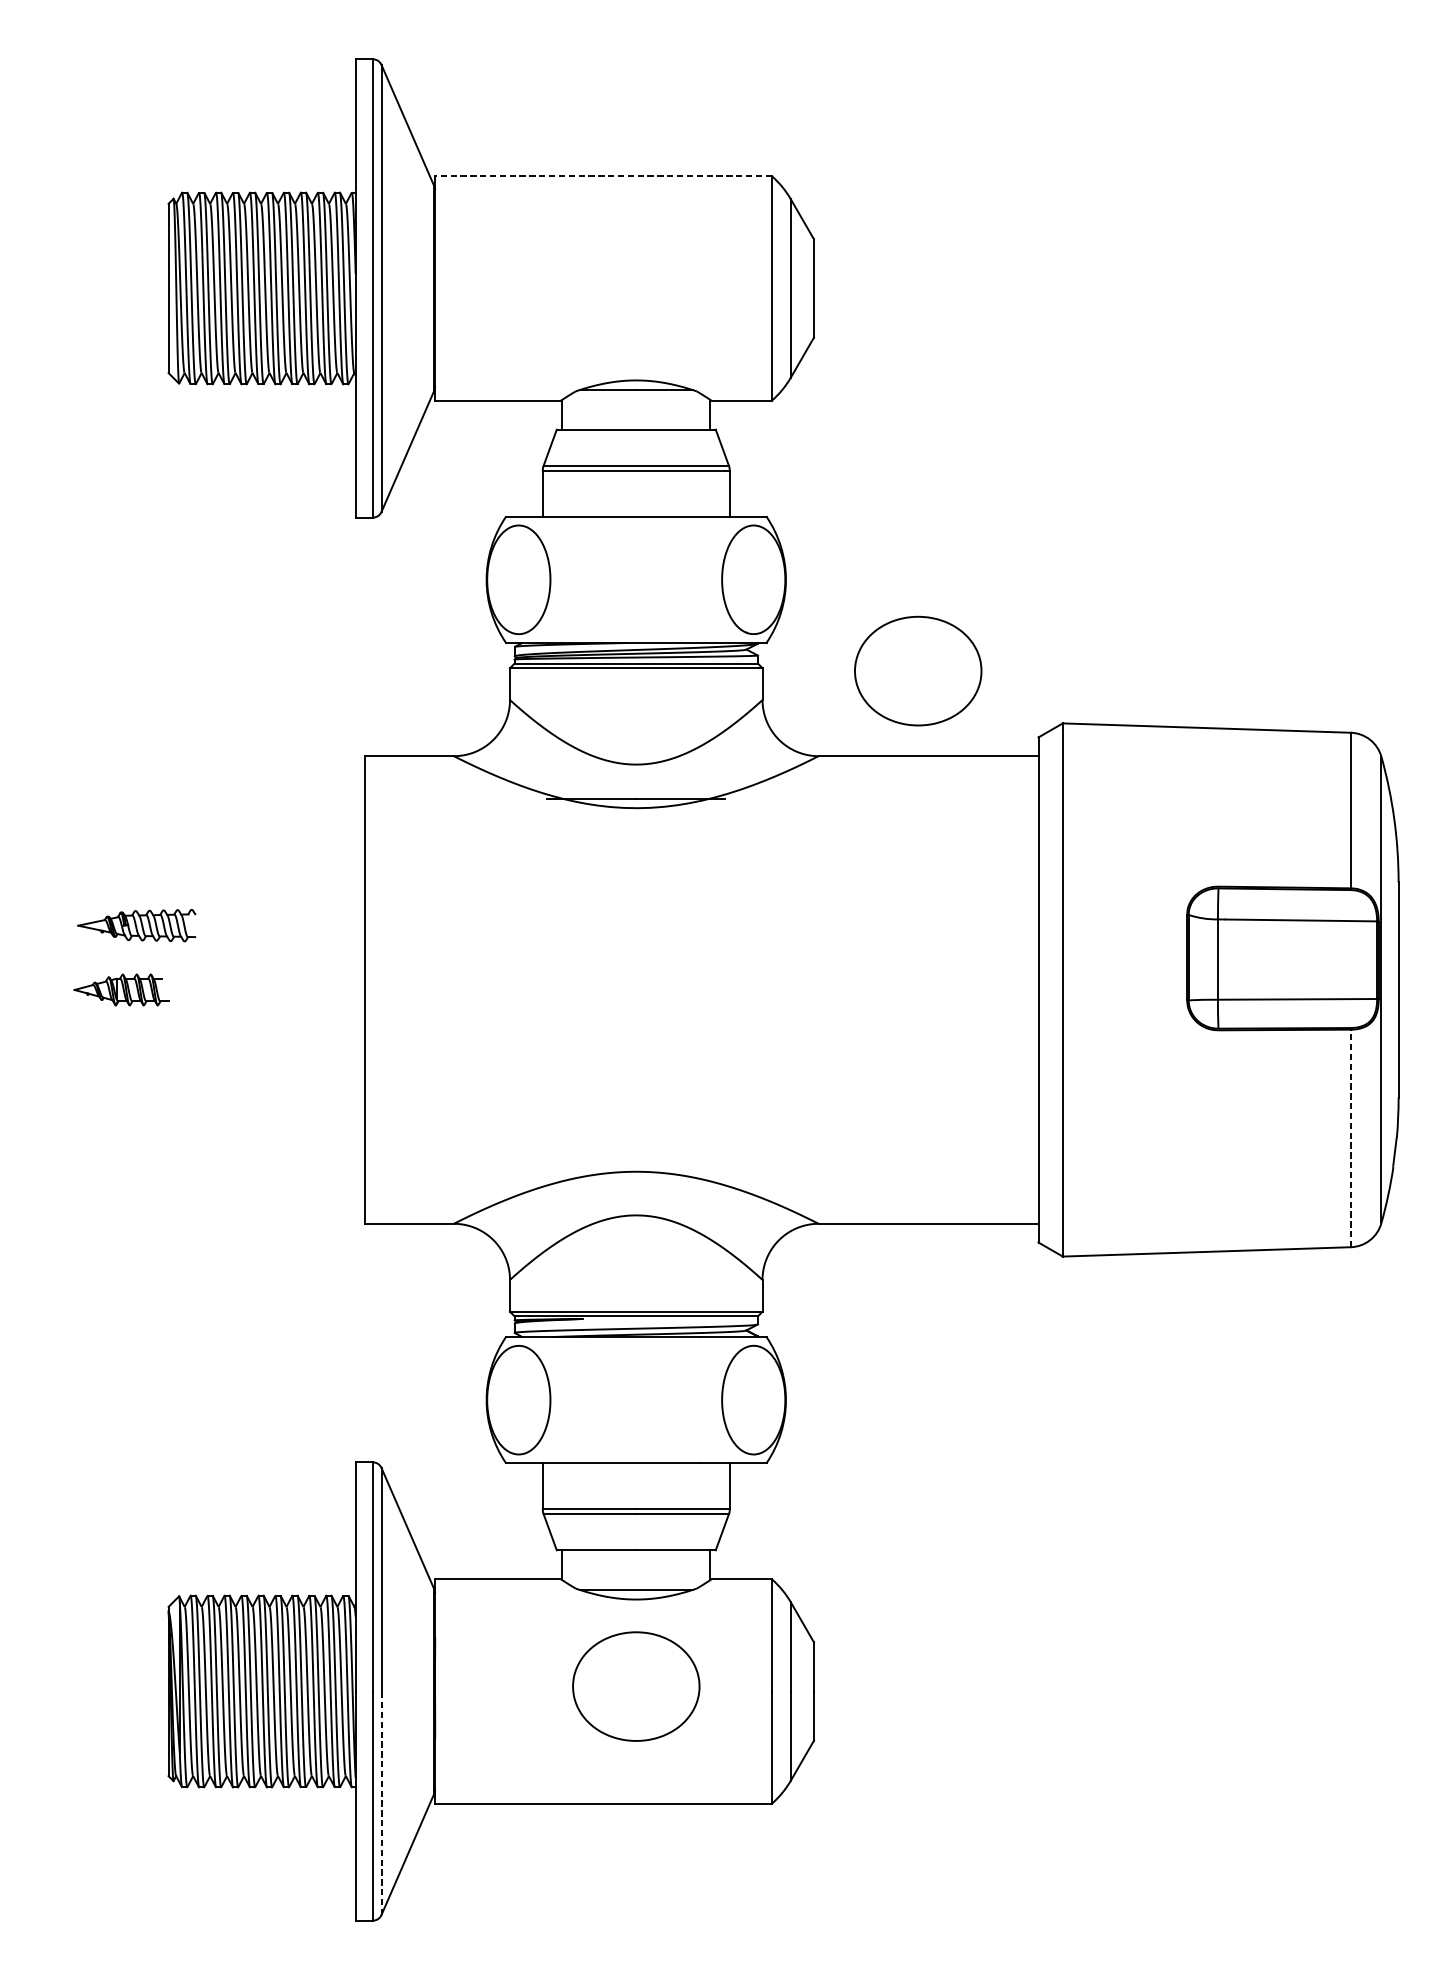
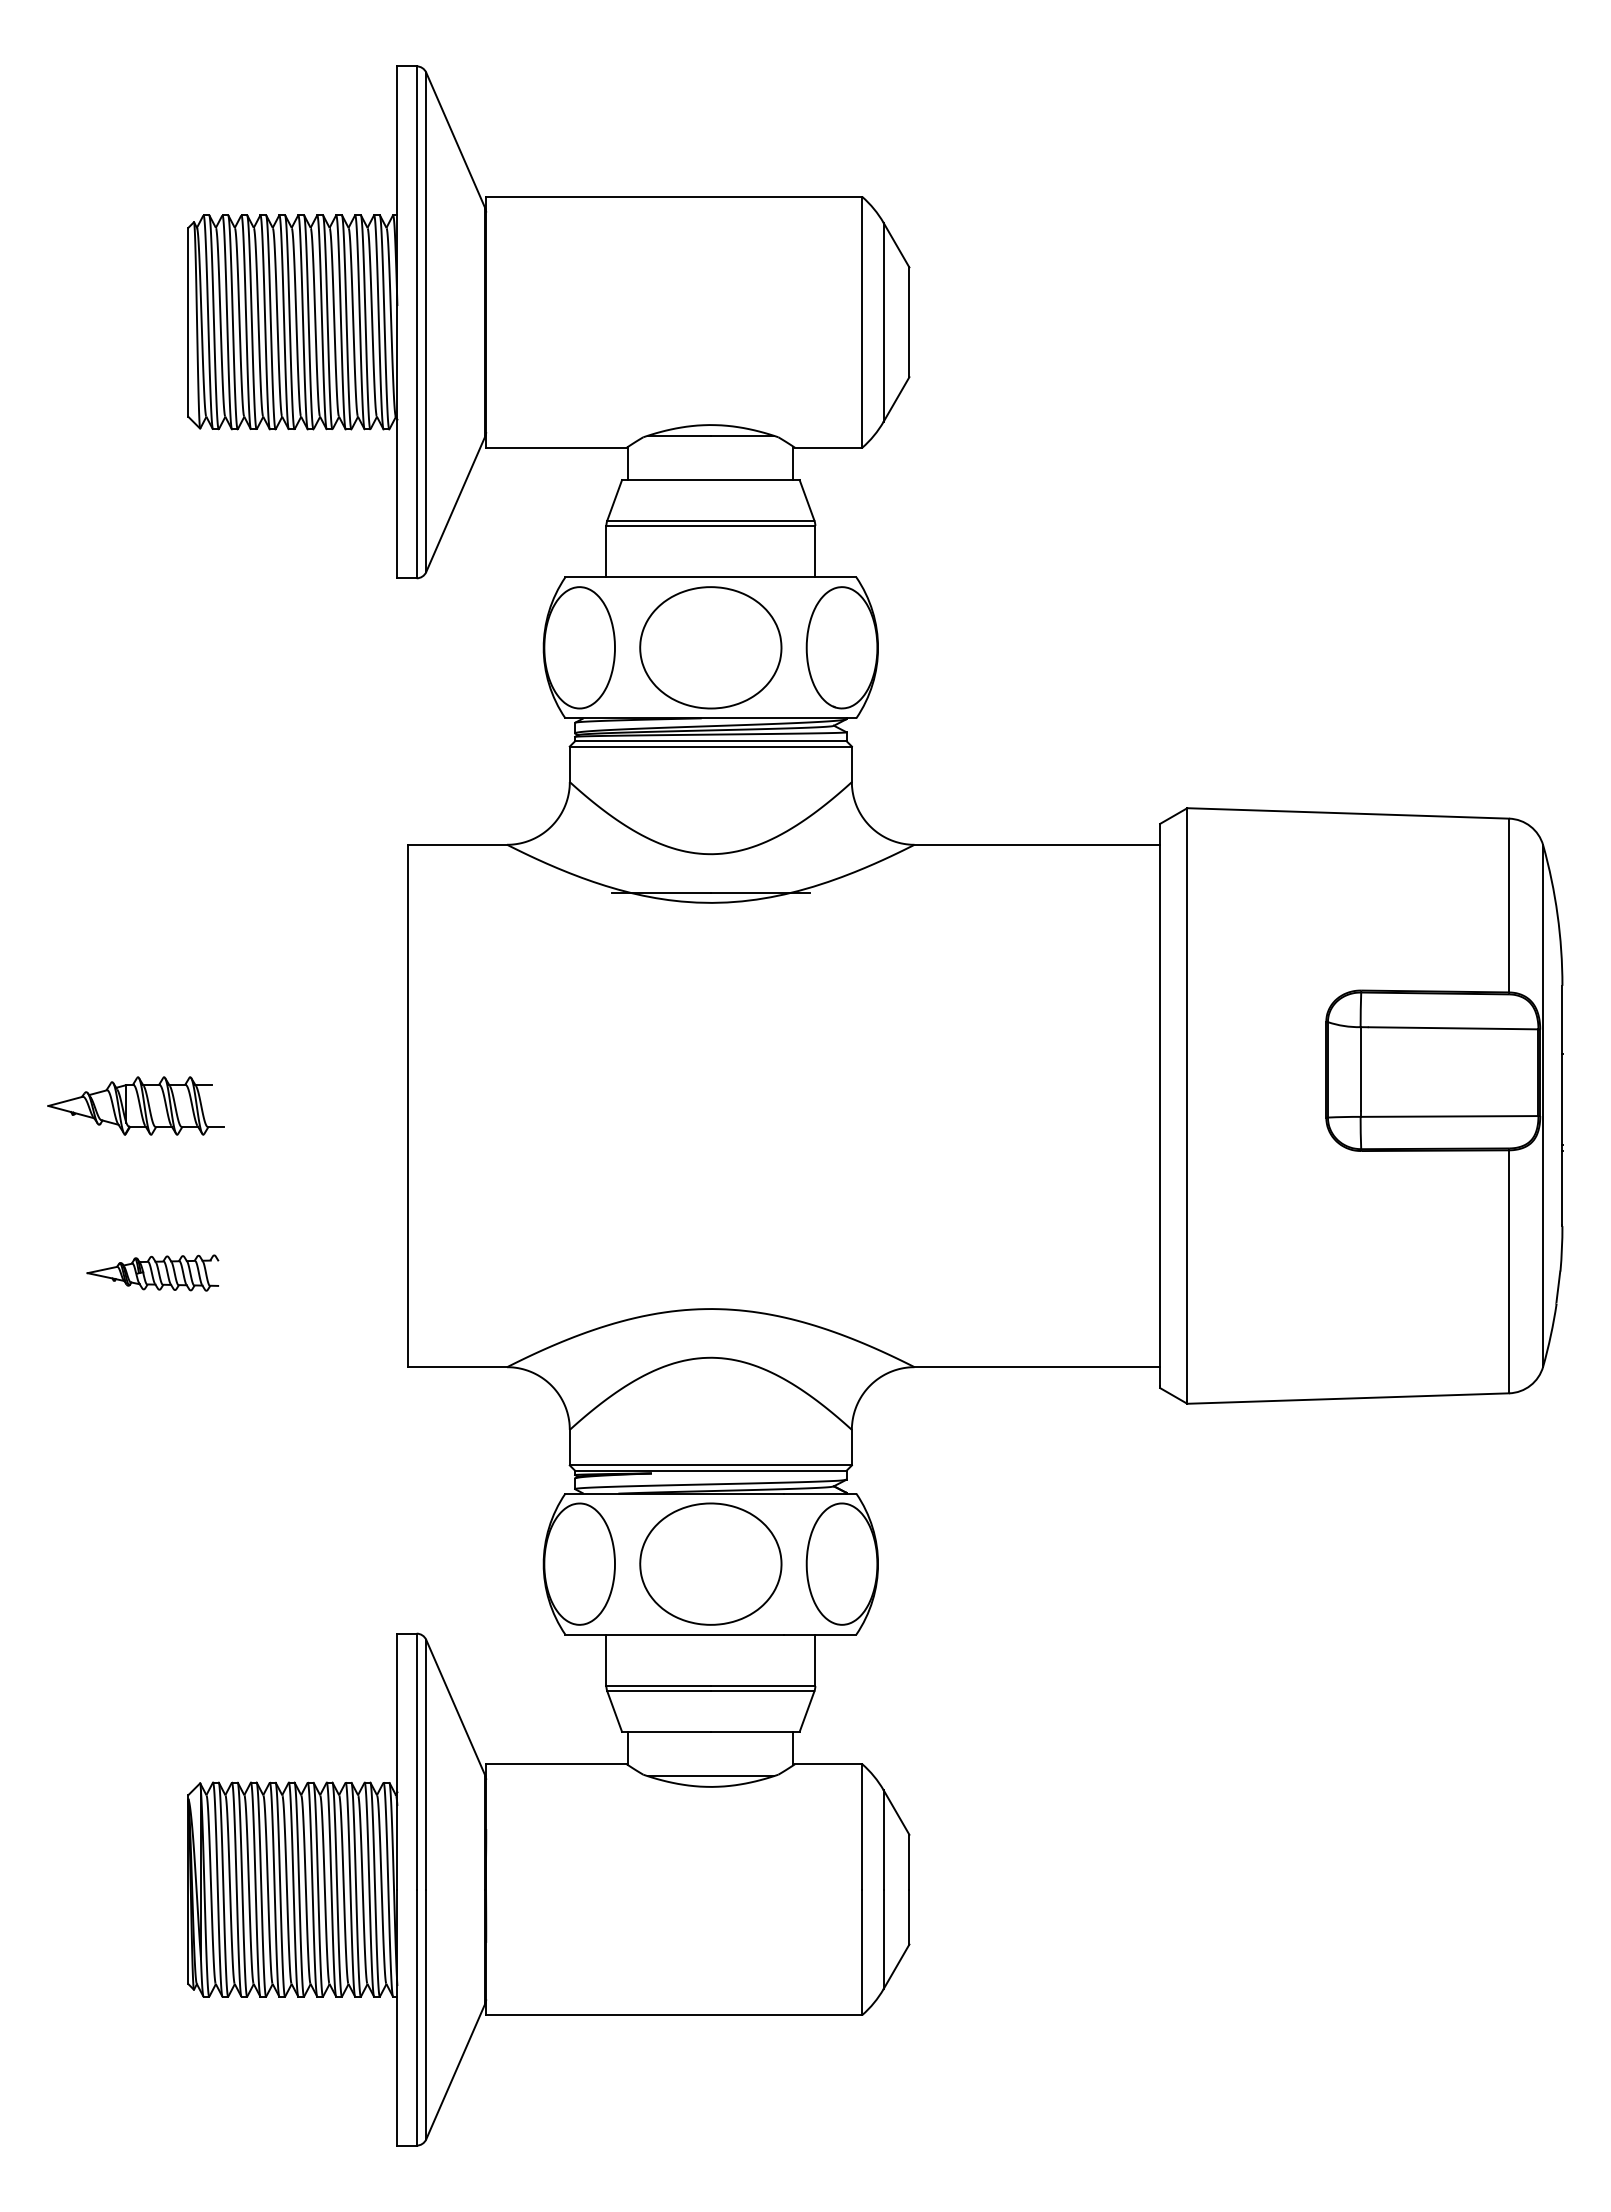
line: (602, 175) -> (673, 196), dashed -> solid
part: (917, 670) -> (710, 647), moved
part: (136, 925) -> (152, 1272), moved
part: (121, 989) -> (135, 1105), size x1.67
line: (1351, 1138) -> (1509, 1271), dashed -> solid
part: (635, 1686) -> (710, 1563), moved
line: (381, 1803) -> (426, 2014), dashed -> solid

